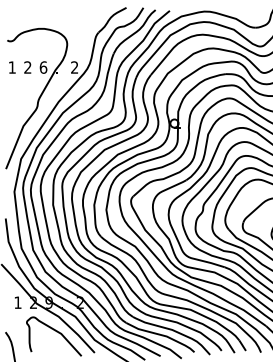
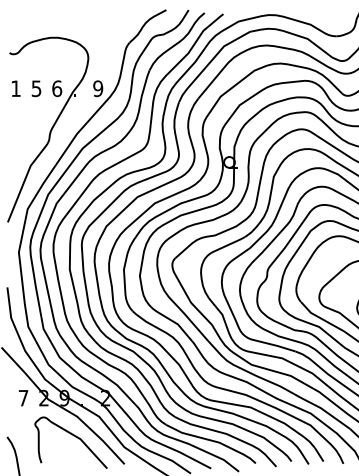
text: (27, 67) -> (36, 88), 2 -> 5
text: (74, 67) -> (98, 88), 2 -> 9
text: (17, 302) -> (23, 398), 1 -> 7

